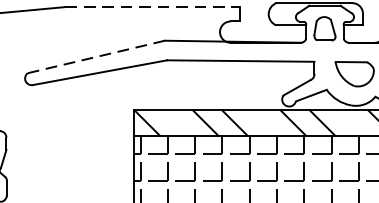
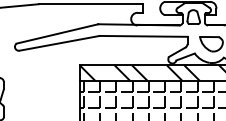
line: (153, 7) -> (91, 4), dashed -> solid
line: (96, 56) -> (57, 33), dashed -> solid

